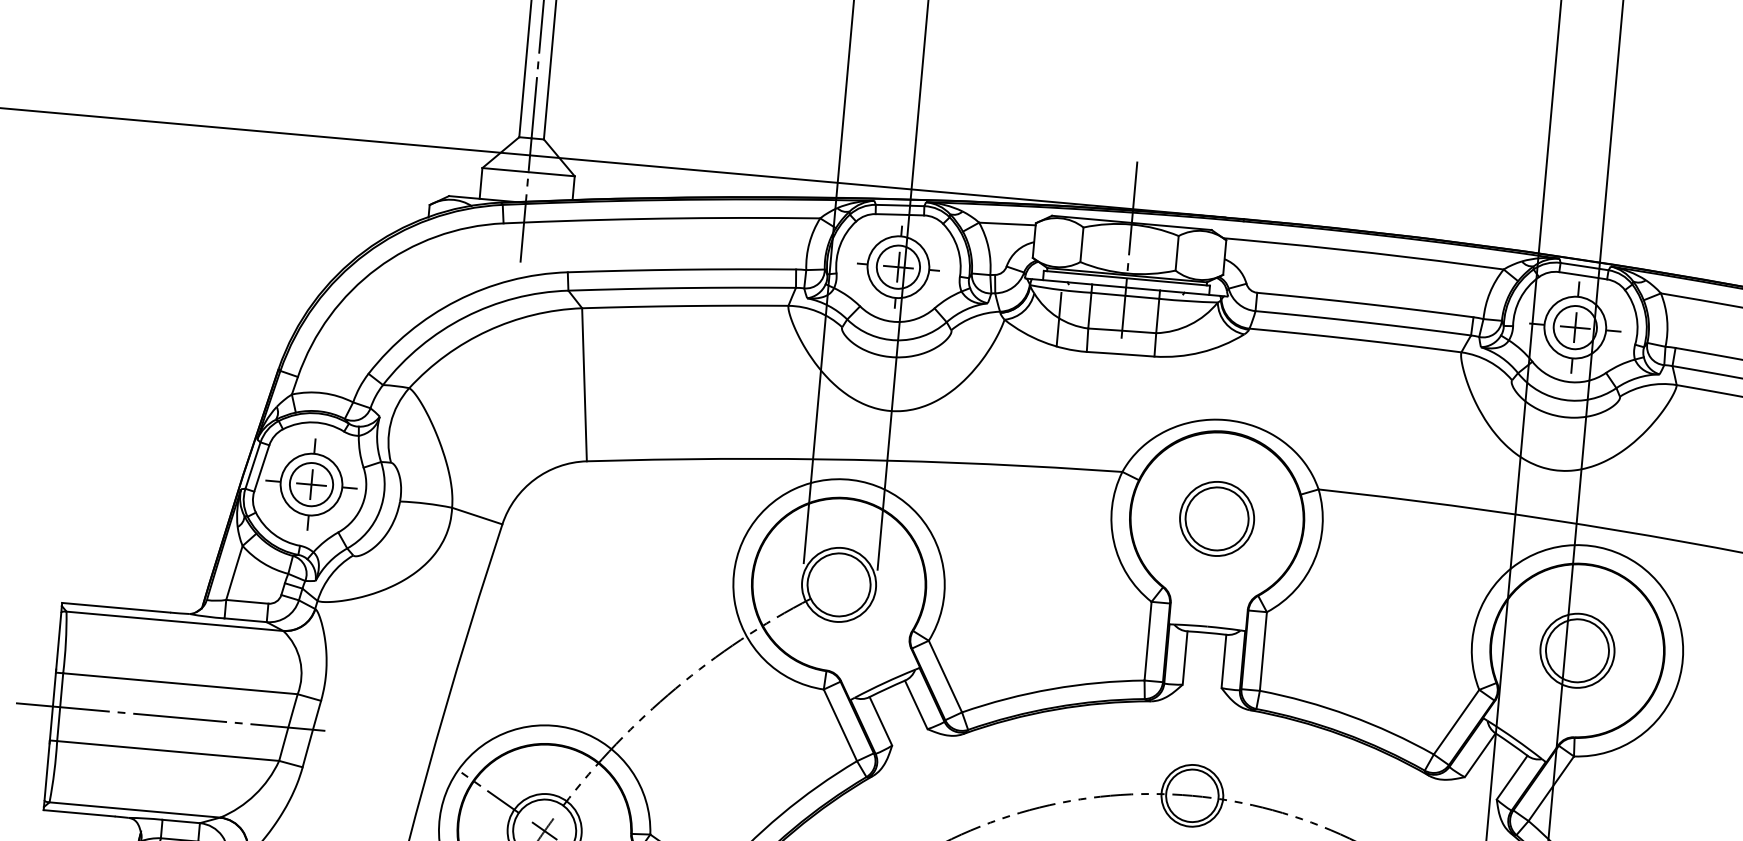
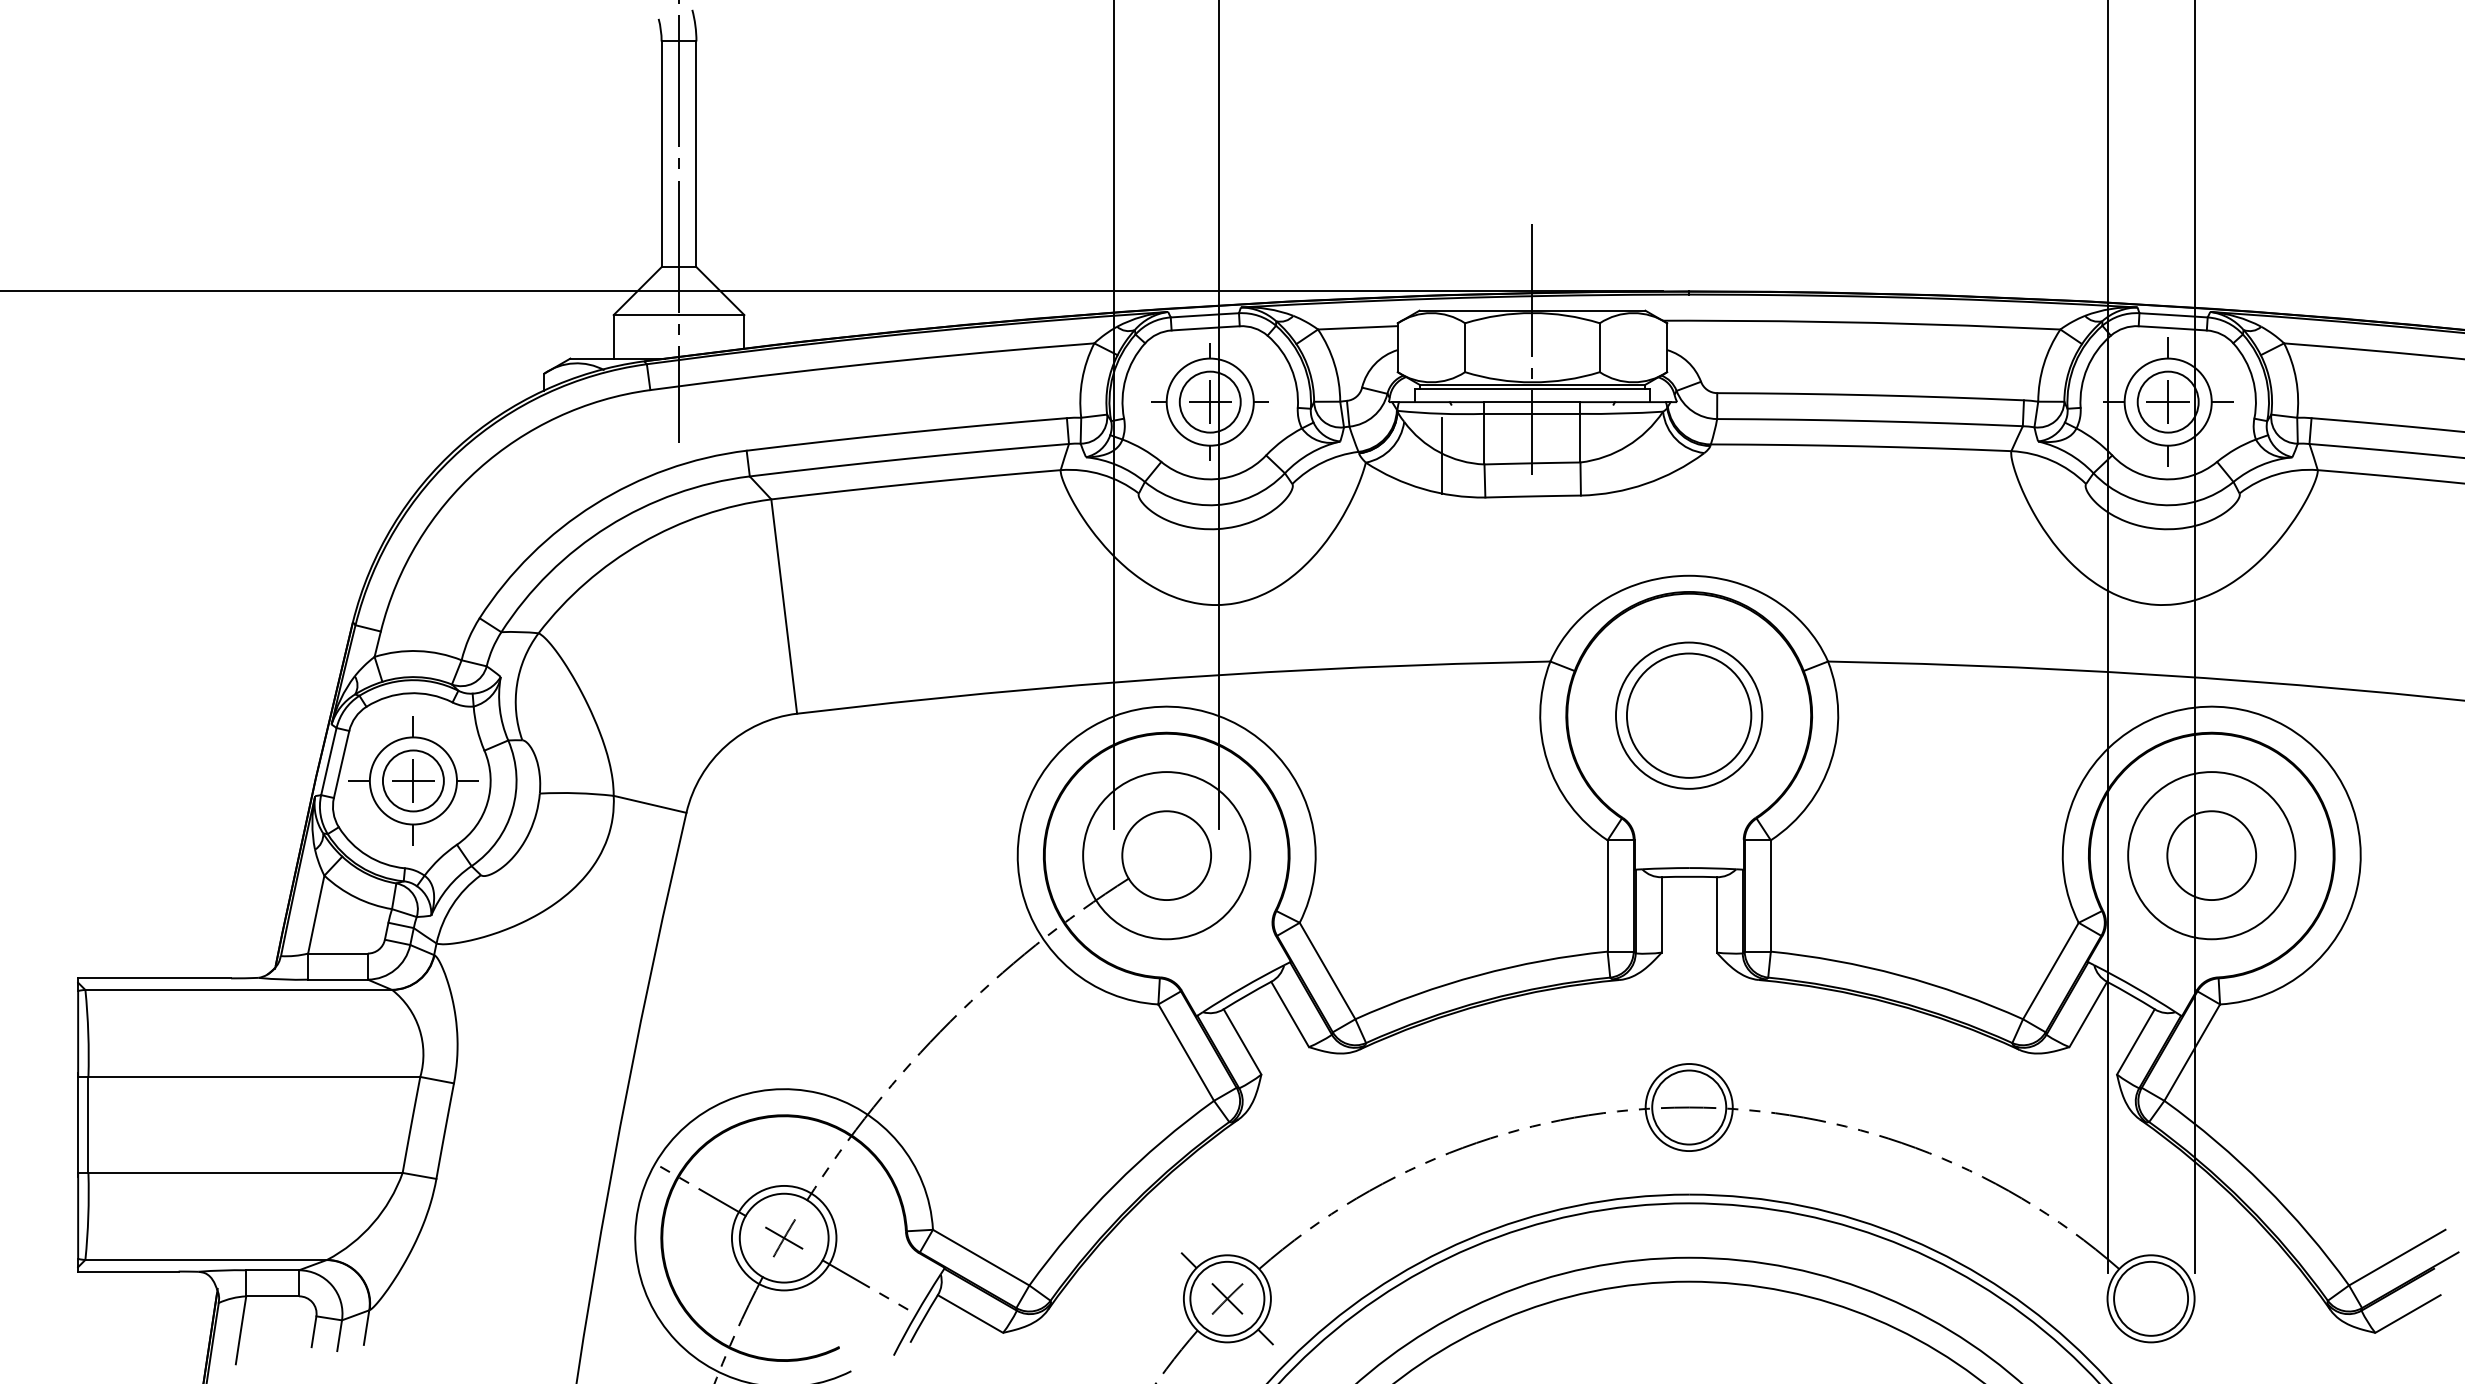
part: (1217, 518) -> (1689, 715), size x1.4
circle: (838, 584) -> (1166, 855), size x1.6
circle: (1577, 650) -> (2211, 855), size x1.6
line: (170, 716) -> (244, 1124), removed

